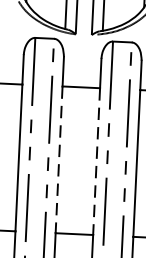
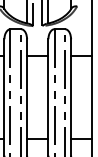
line: (59, 159) -> (27, 97), dashed -> solid
line: (96, 161) -> (48, 97), dashed -> solid

